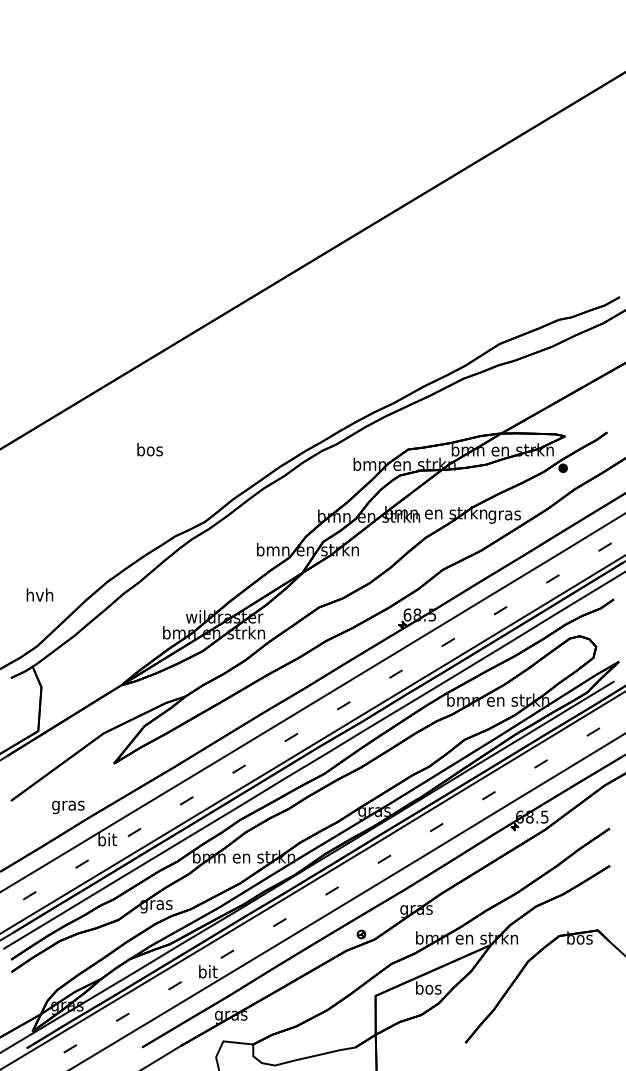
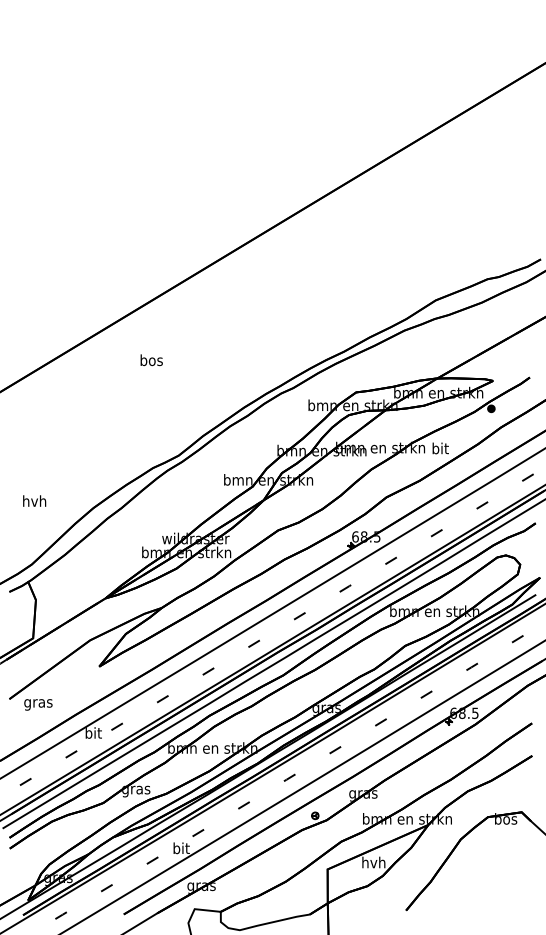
text: (149, 449) -> (151, 360), moved
text: (504, 515) -> (440, 450), gras -> bit
text: (39, 594) -> (34, 500), moved
text: (68, 807) -> (38, 704), moved
text: (428, 987) -> (373, 862), bos -> hvh

